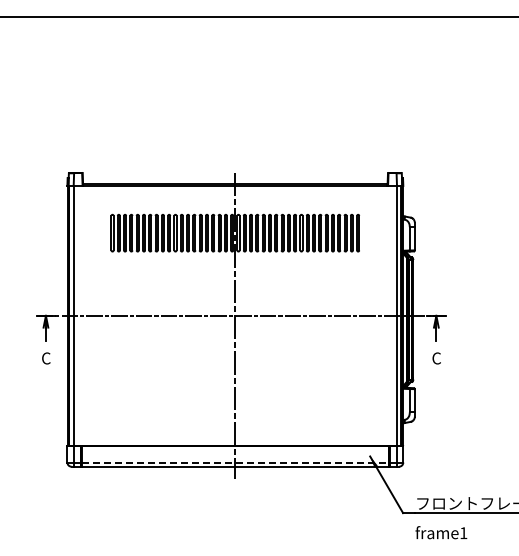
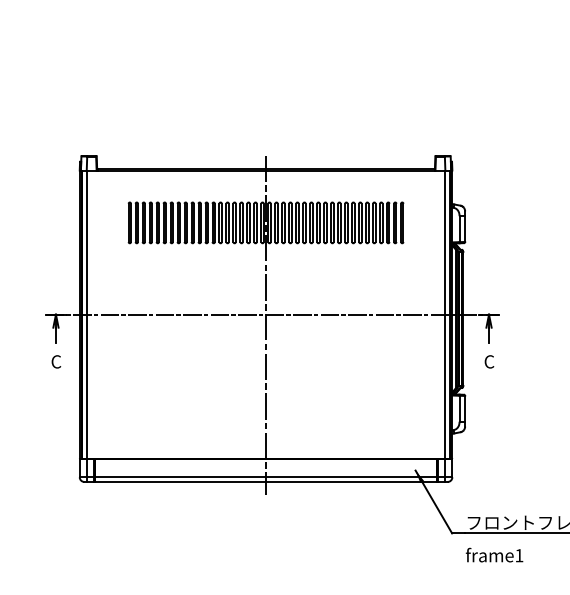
line: (235, 462) -> (266, 477), dashed -> solid

